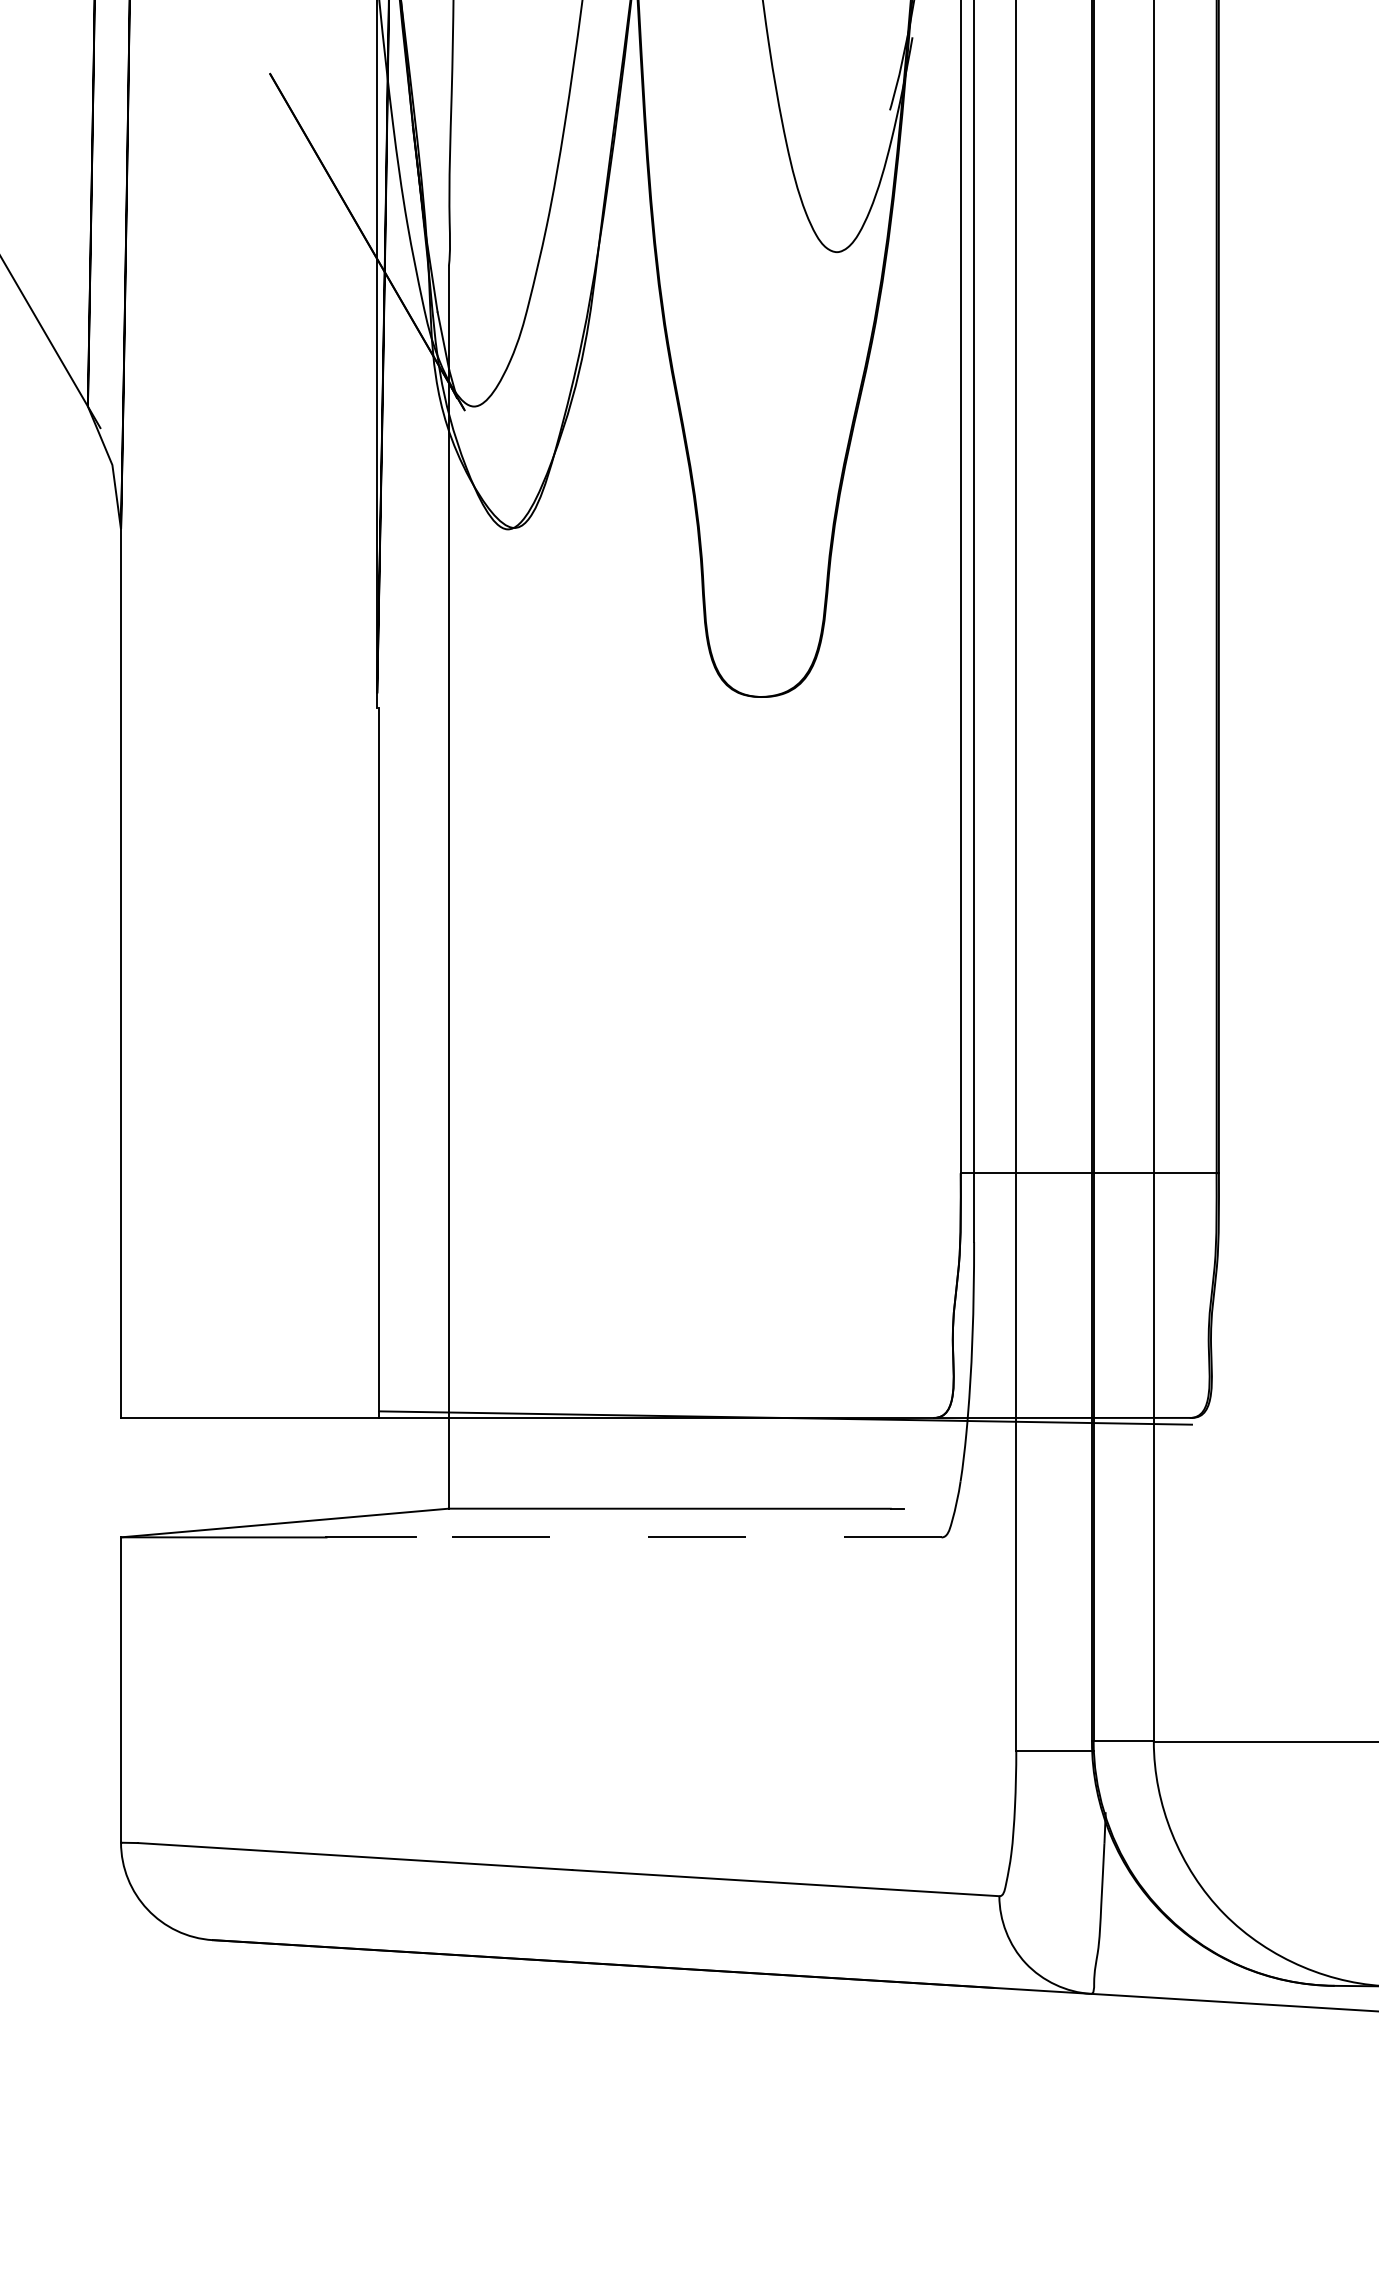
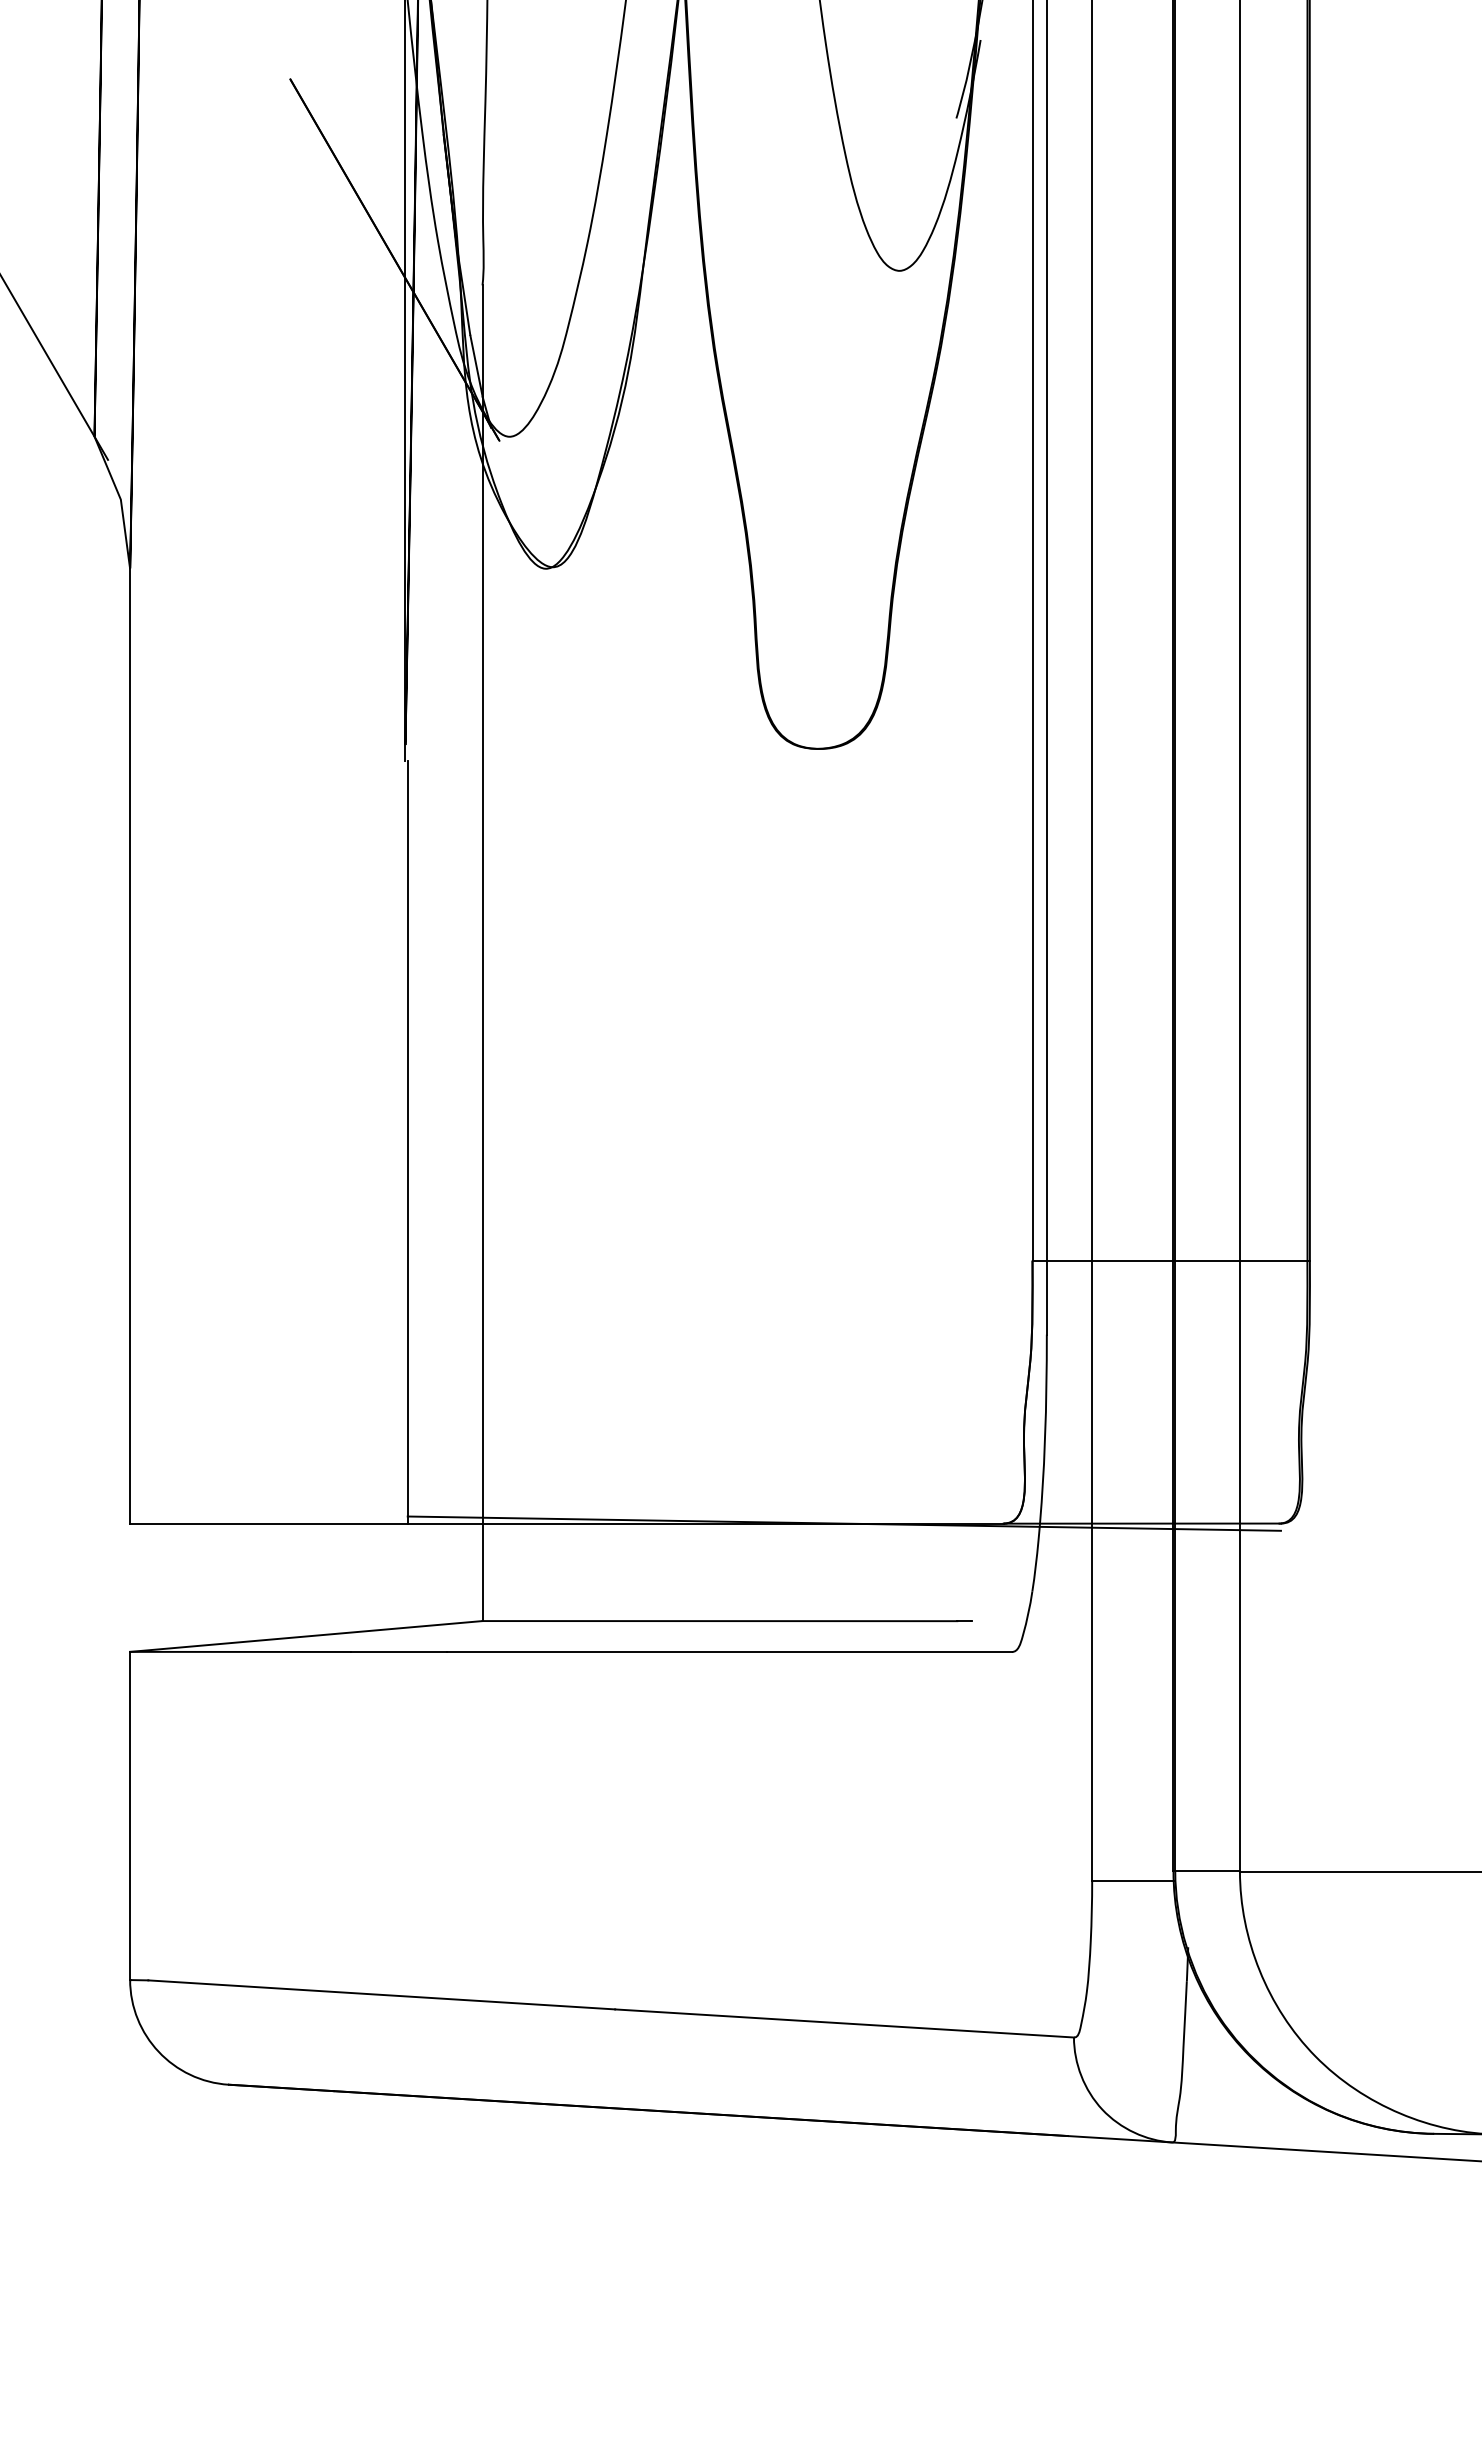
line: (678, 1536) -> (729, 1651), dashed -> solid

